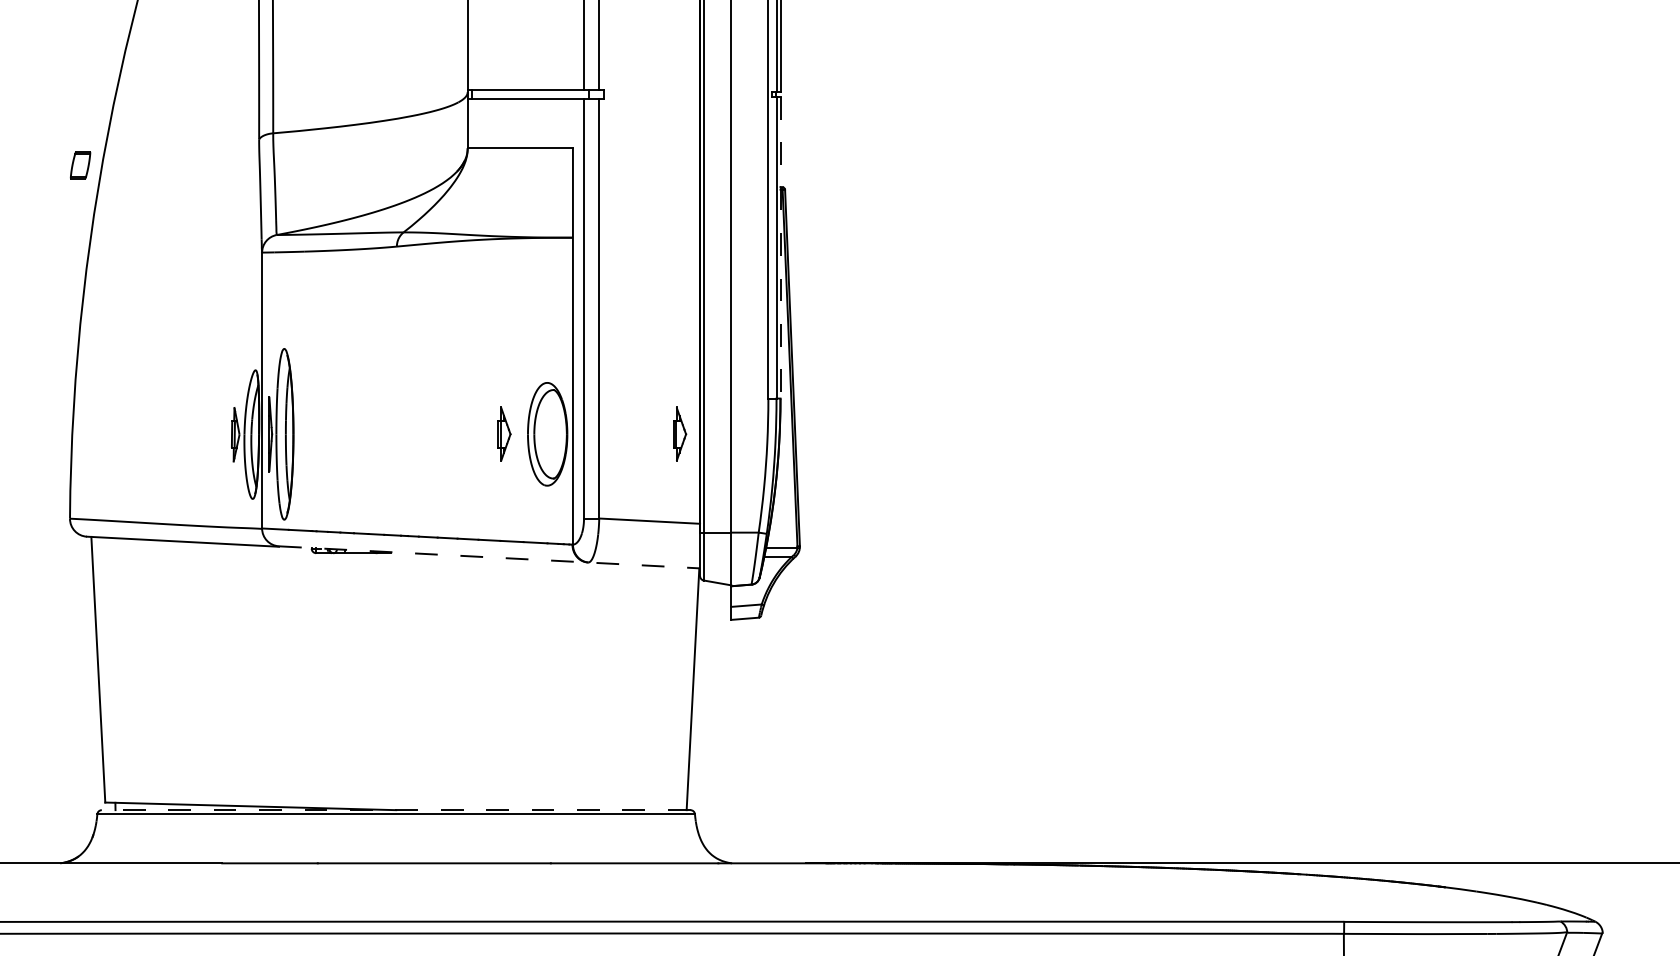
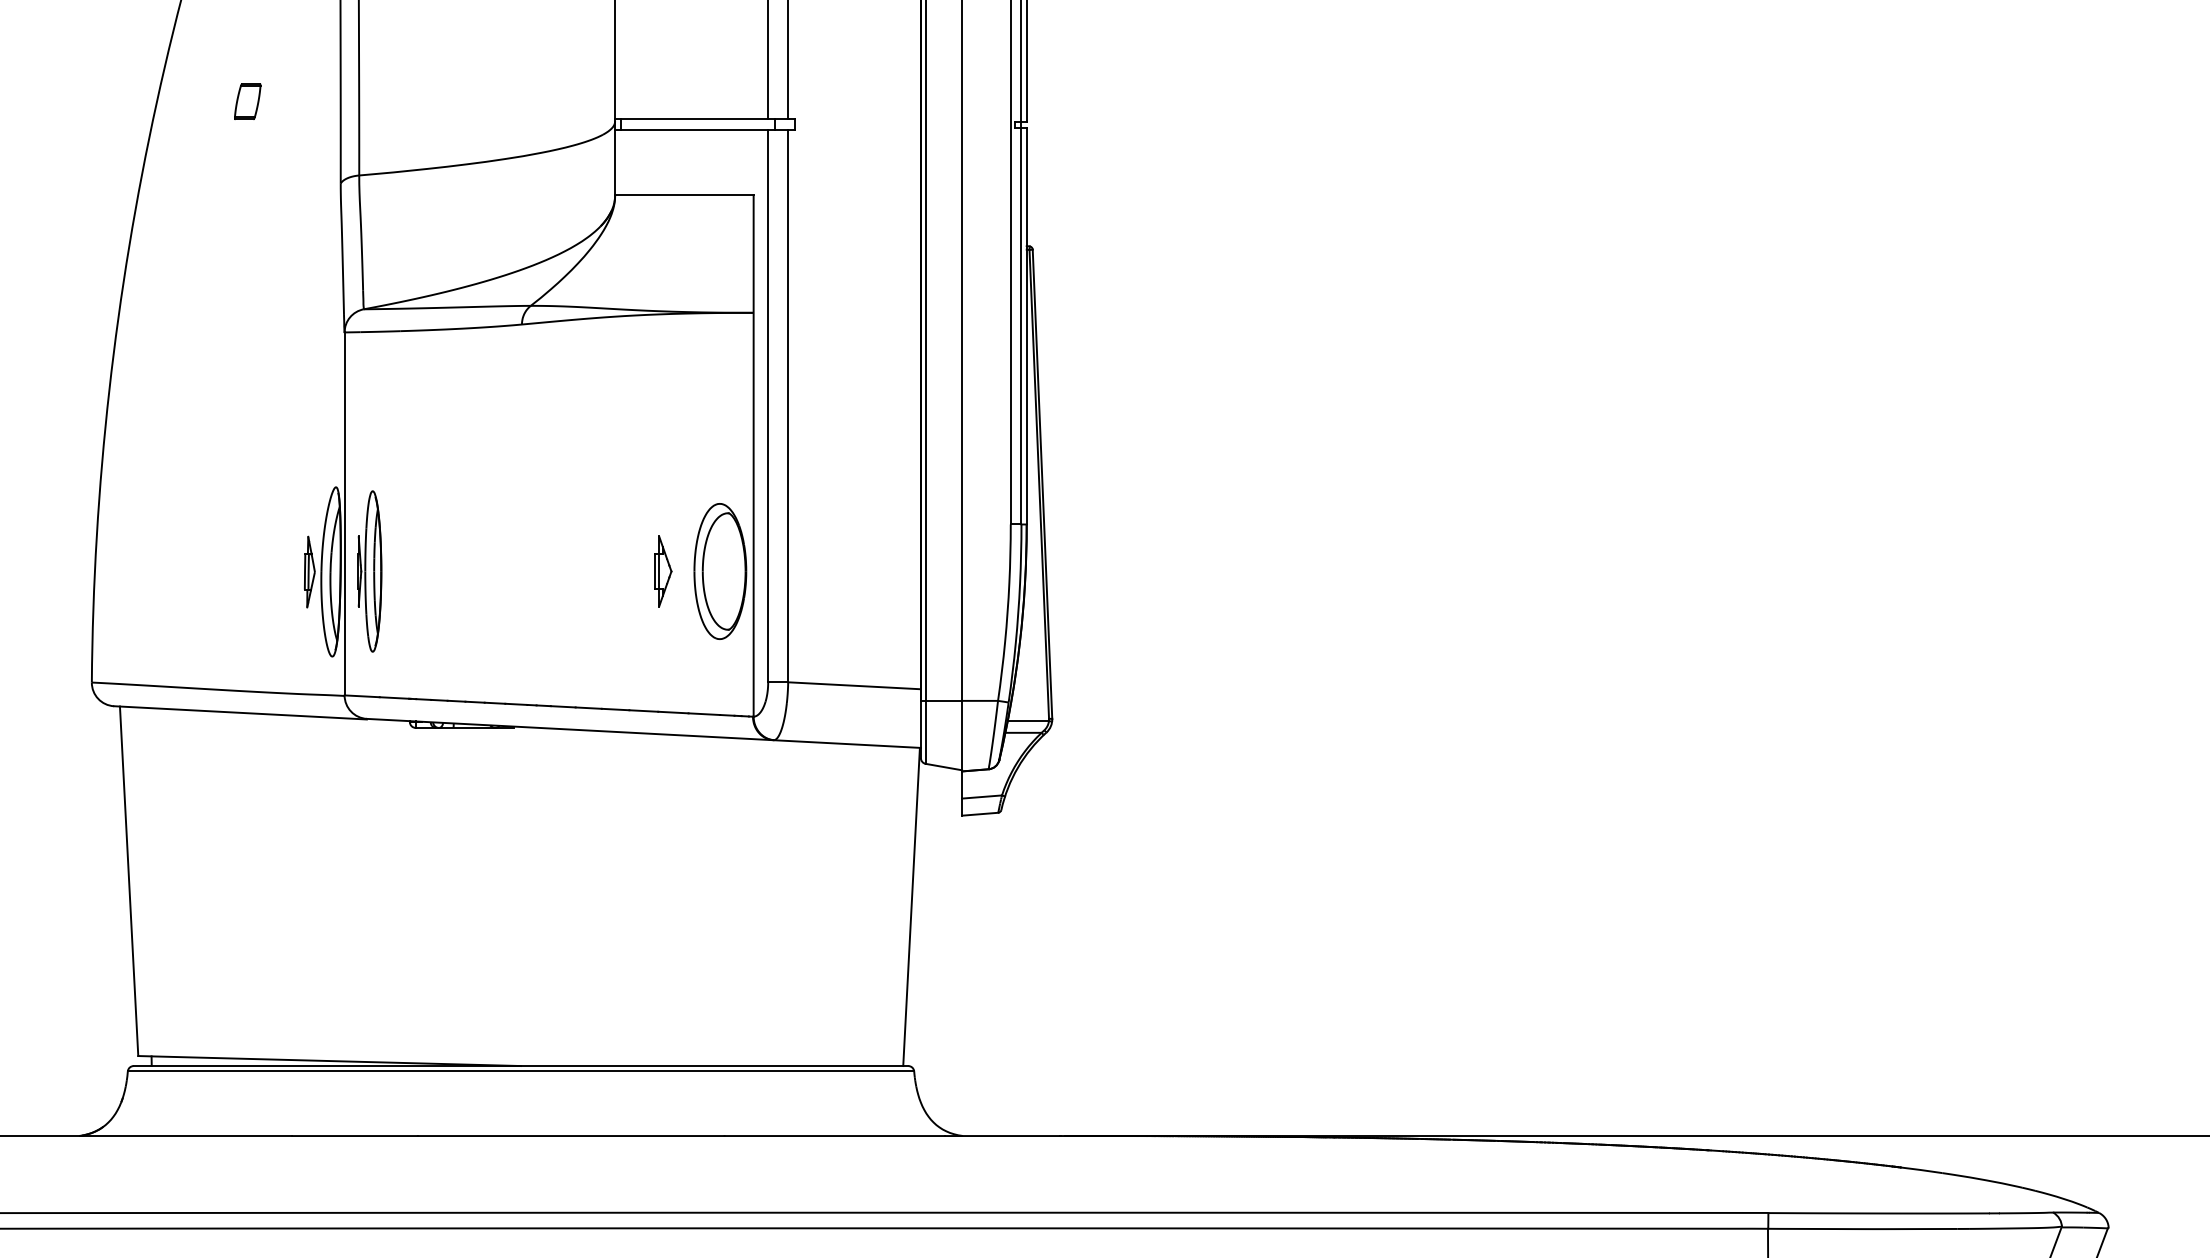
part: (80, 165) -> (247, 101), moved
line: (780, 248) -> (1026, 326), dashed -> solid
part: (281, 434) -> (369, 571), size x0.71
part: (680, 434) -> (894, 571), removed
line: (490, 557) -> (644, 733), dashed -> solid
line: (395, 810) -> (520, 1066), dashed -> solid

